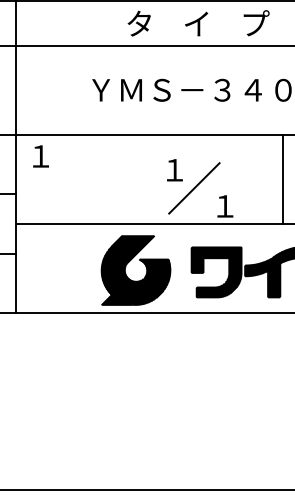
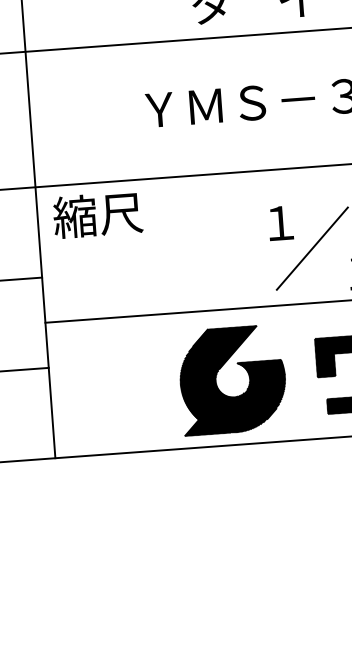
text: (55, 155) -> (97, 214), １ -> 縮尺

